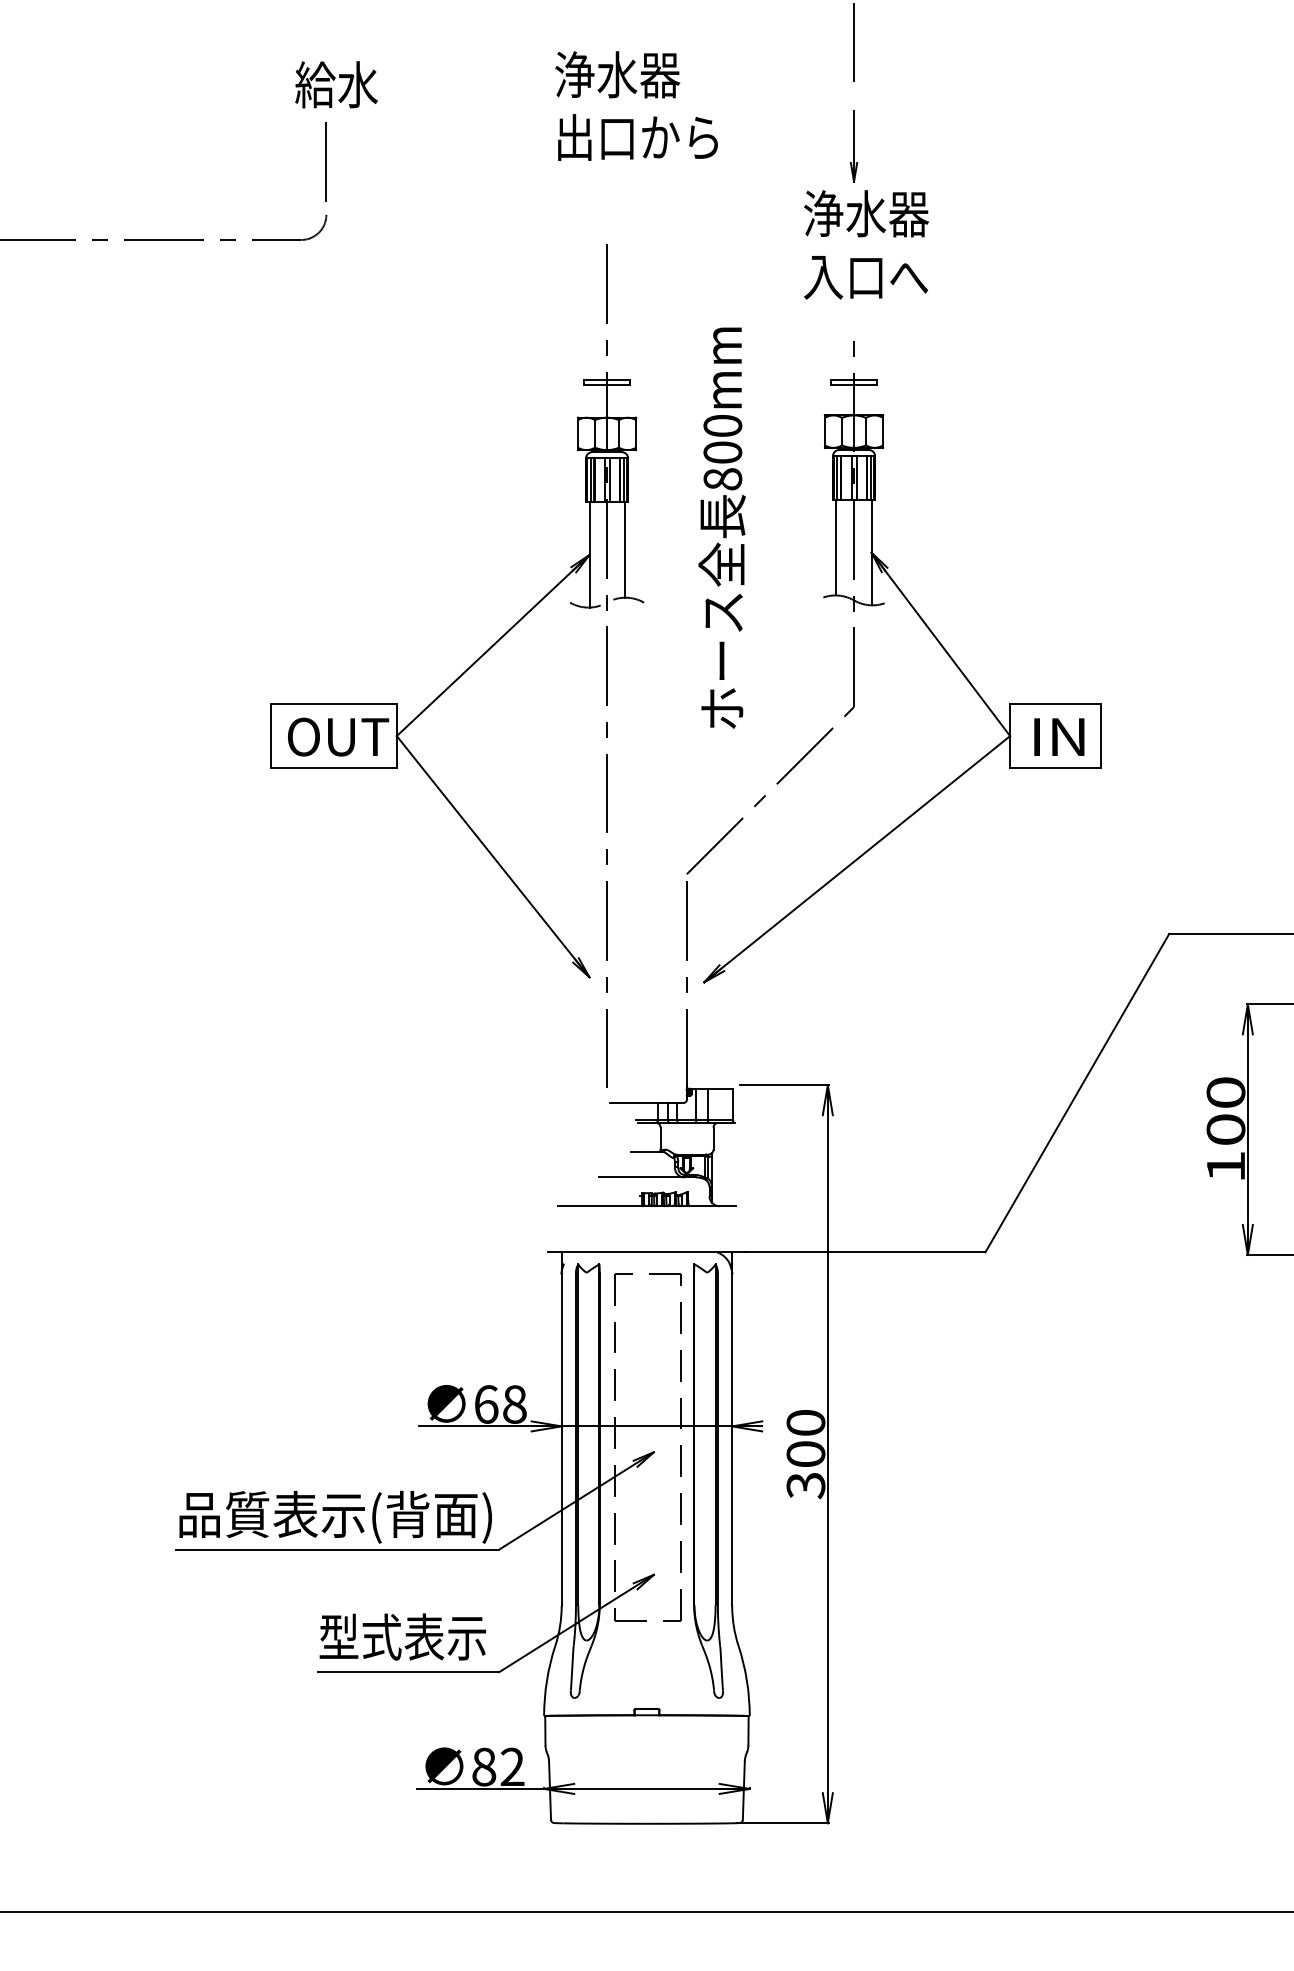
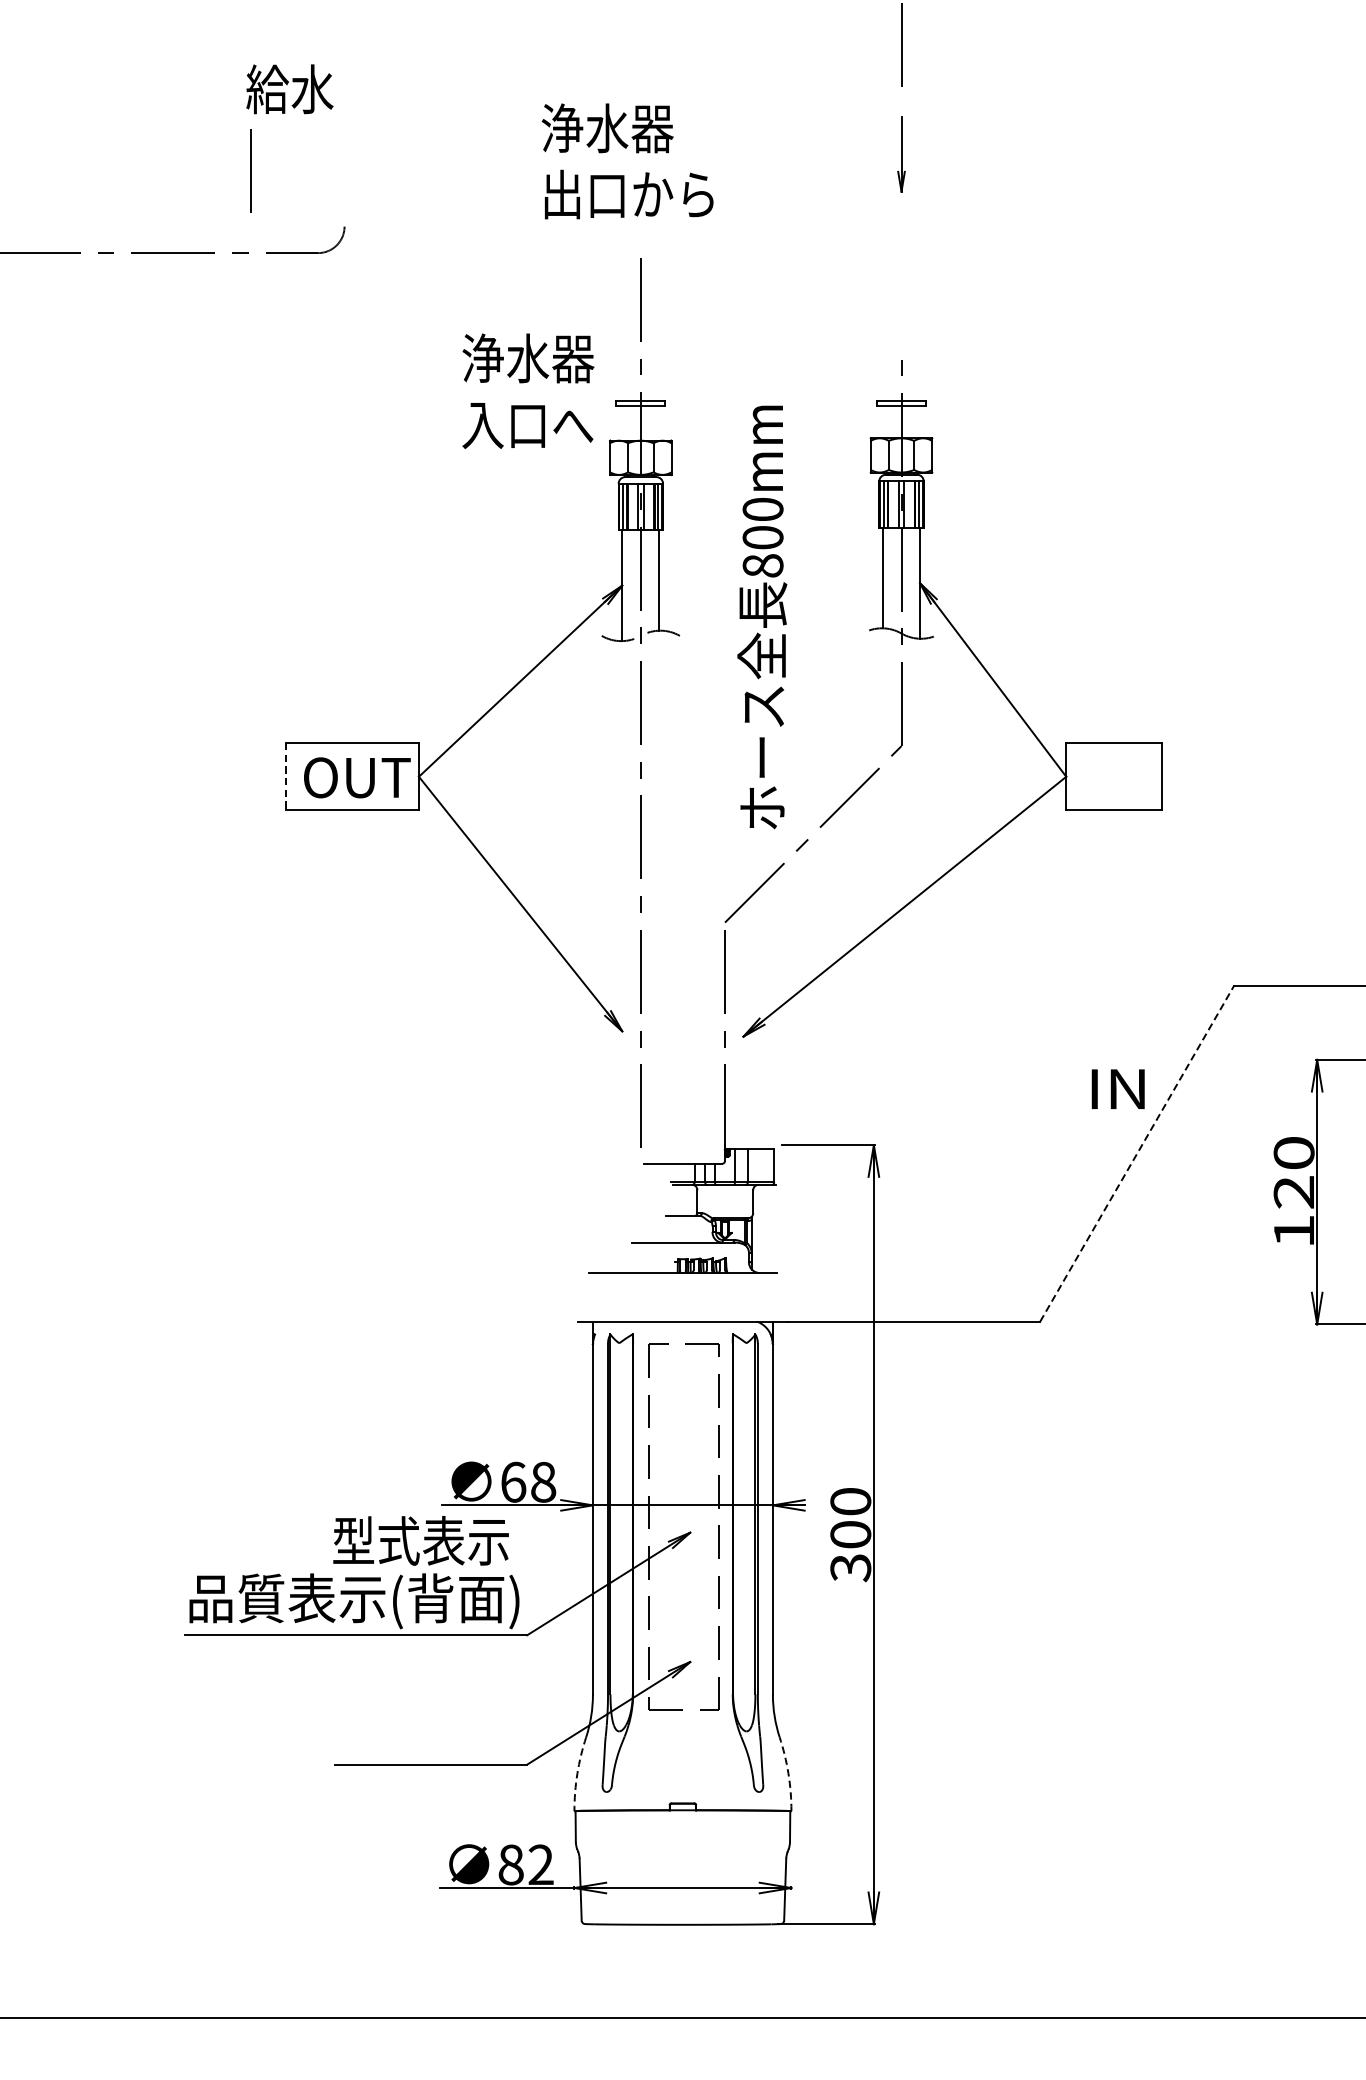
text: (336, 84) -> (289, 88), moved
text: (636, 105) -> (627, 160), moved
line: (325, 161) -> (249, 170), moved
text: (866, 244) -> (528, 390), moved
text: (721, 527) -> (761, 616), moved
line: (270, 736) -> (285, 777), solid -> dashed
text: (1059, 736) -> (1118, 1088), moved
line: (1077, 1093) -> (1137, 1153), solid -> dashed
text: (1225, 1129) -> (1293, 1191), 100 -> 120
text: (402, 1636) -> (420, 1540), moved
arc: (546, 1680) -> (576, 1773), solid -> dashed
arc: (746, 1680) -> (788, 1773), solid -> dashed

